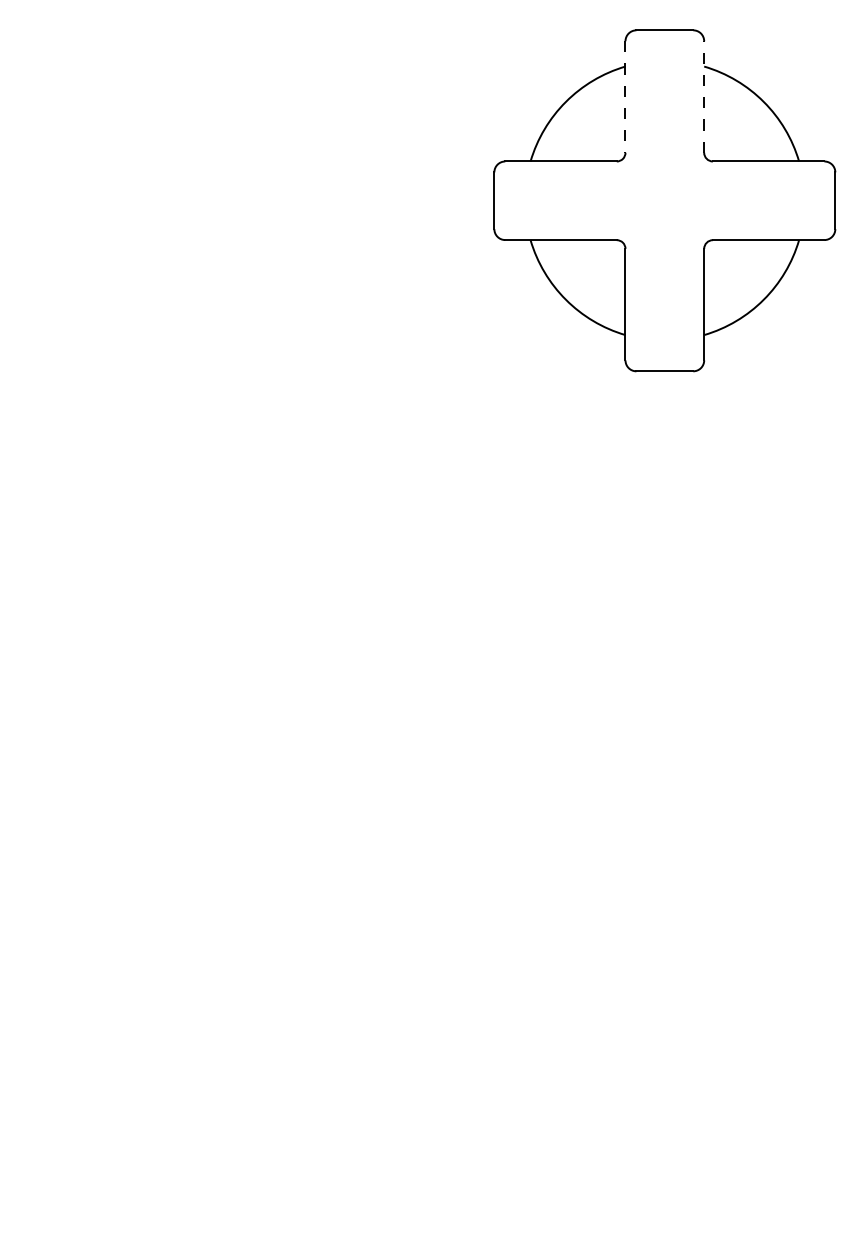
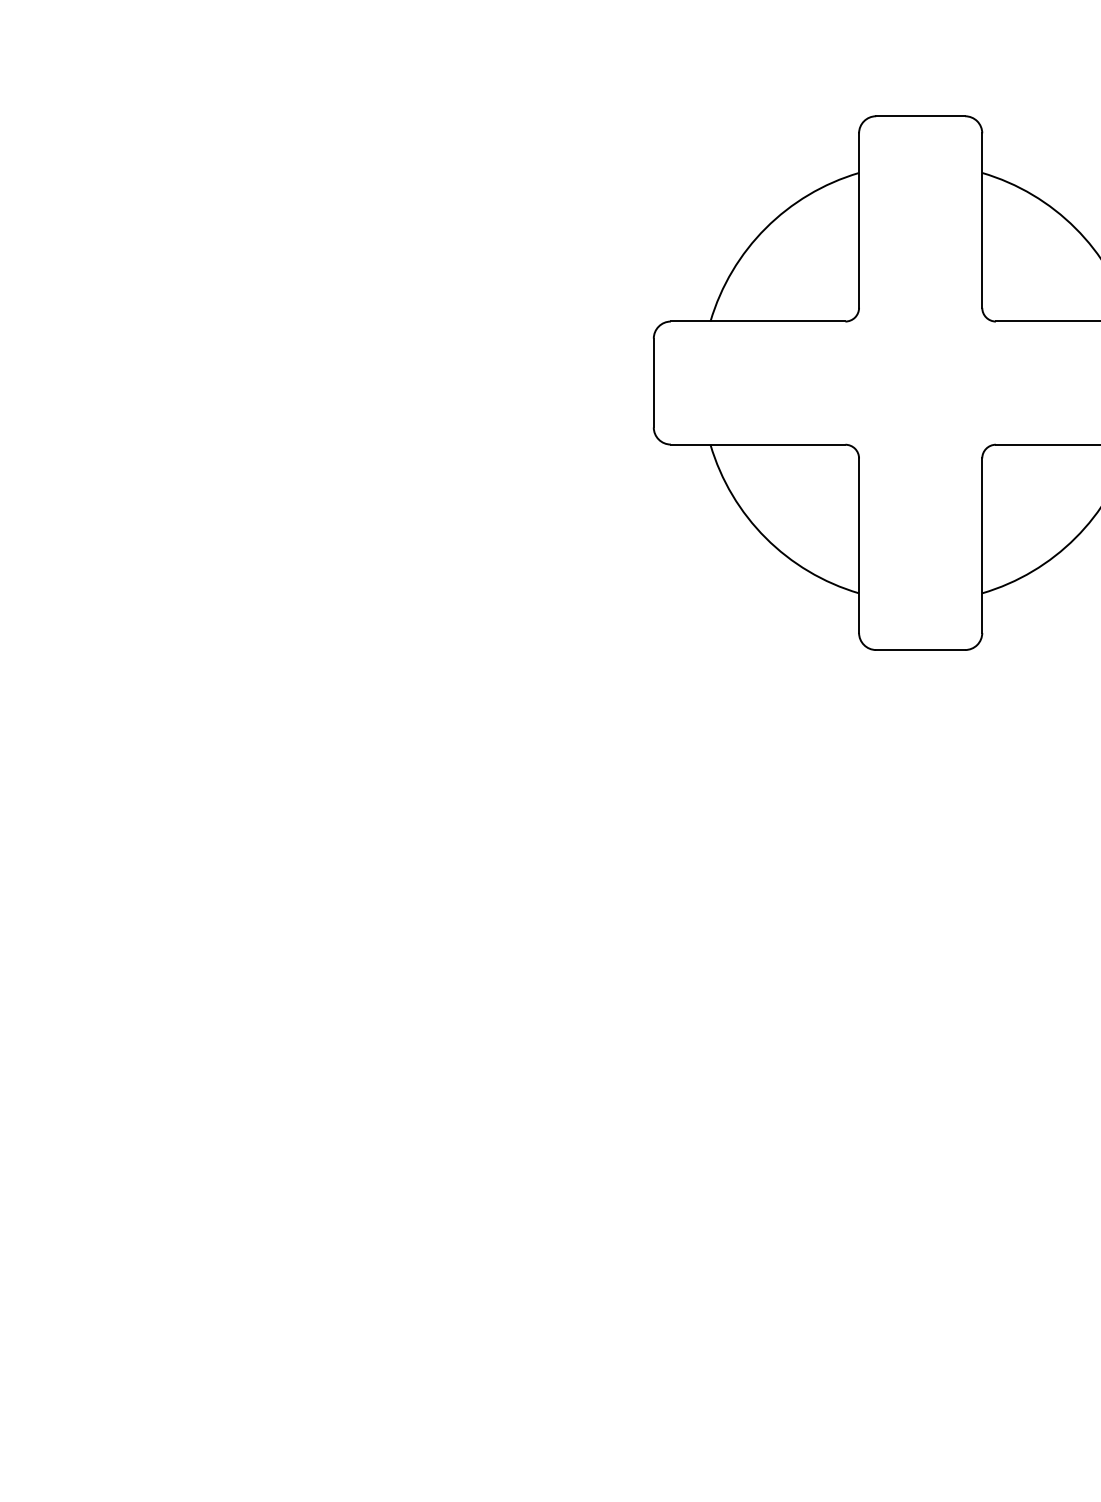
line: (625, 97) -> (859, 221), dashed -> solid
line: (704, 97) -> (982, 221), dashed -> solid

